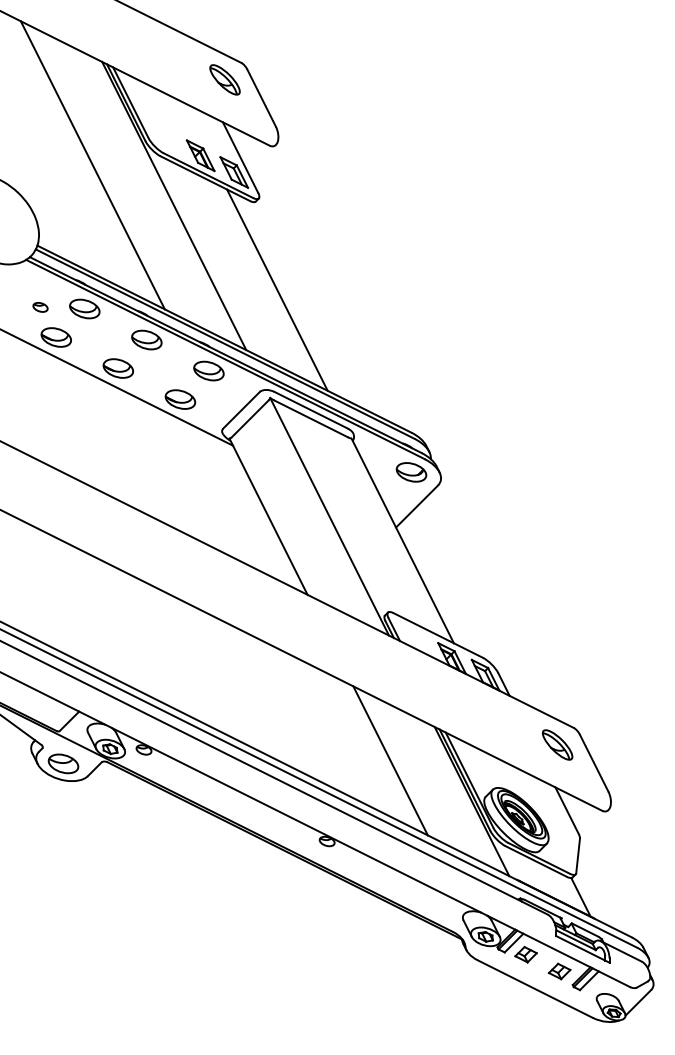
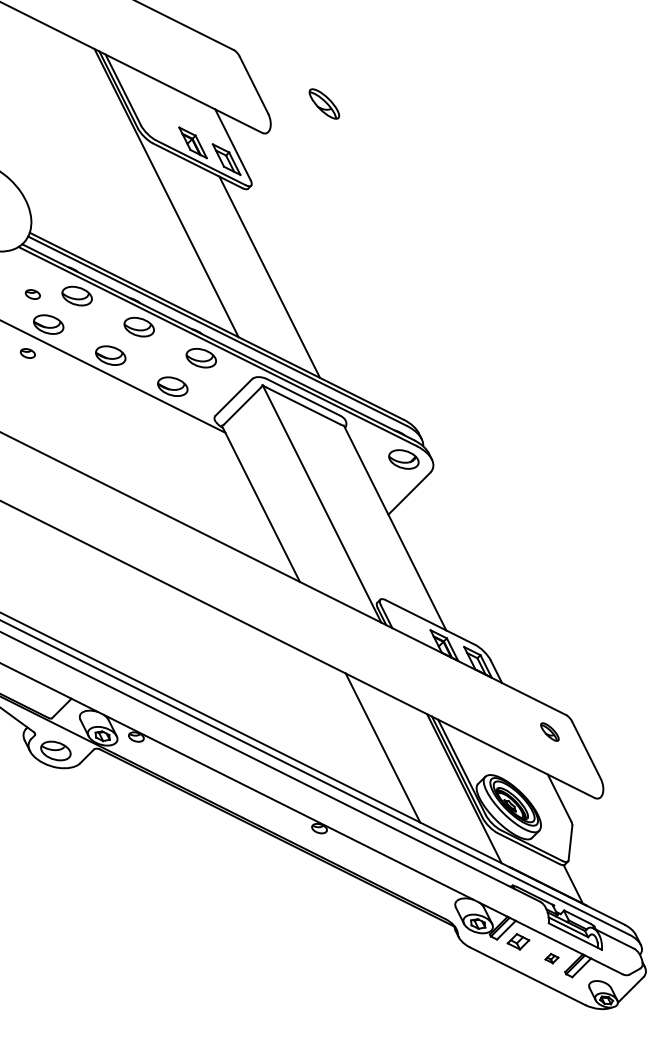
part: (224, 79) -> (323, 103), moved
line: (92, 165) -> (84, 152), removed
part: (35, 366) -> (27, 353), added
part: (557, 744) -> (549, 731), size x0.6
part: (559, 971) -> (551, 958), size x0.6

